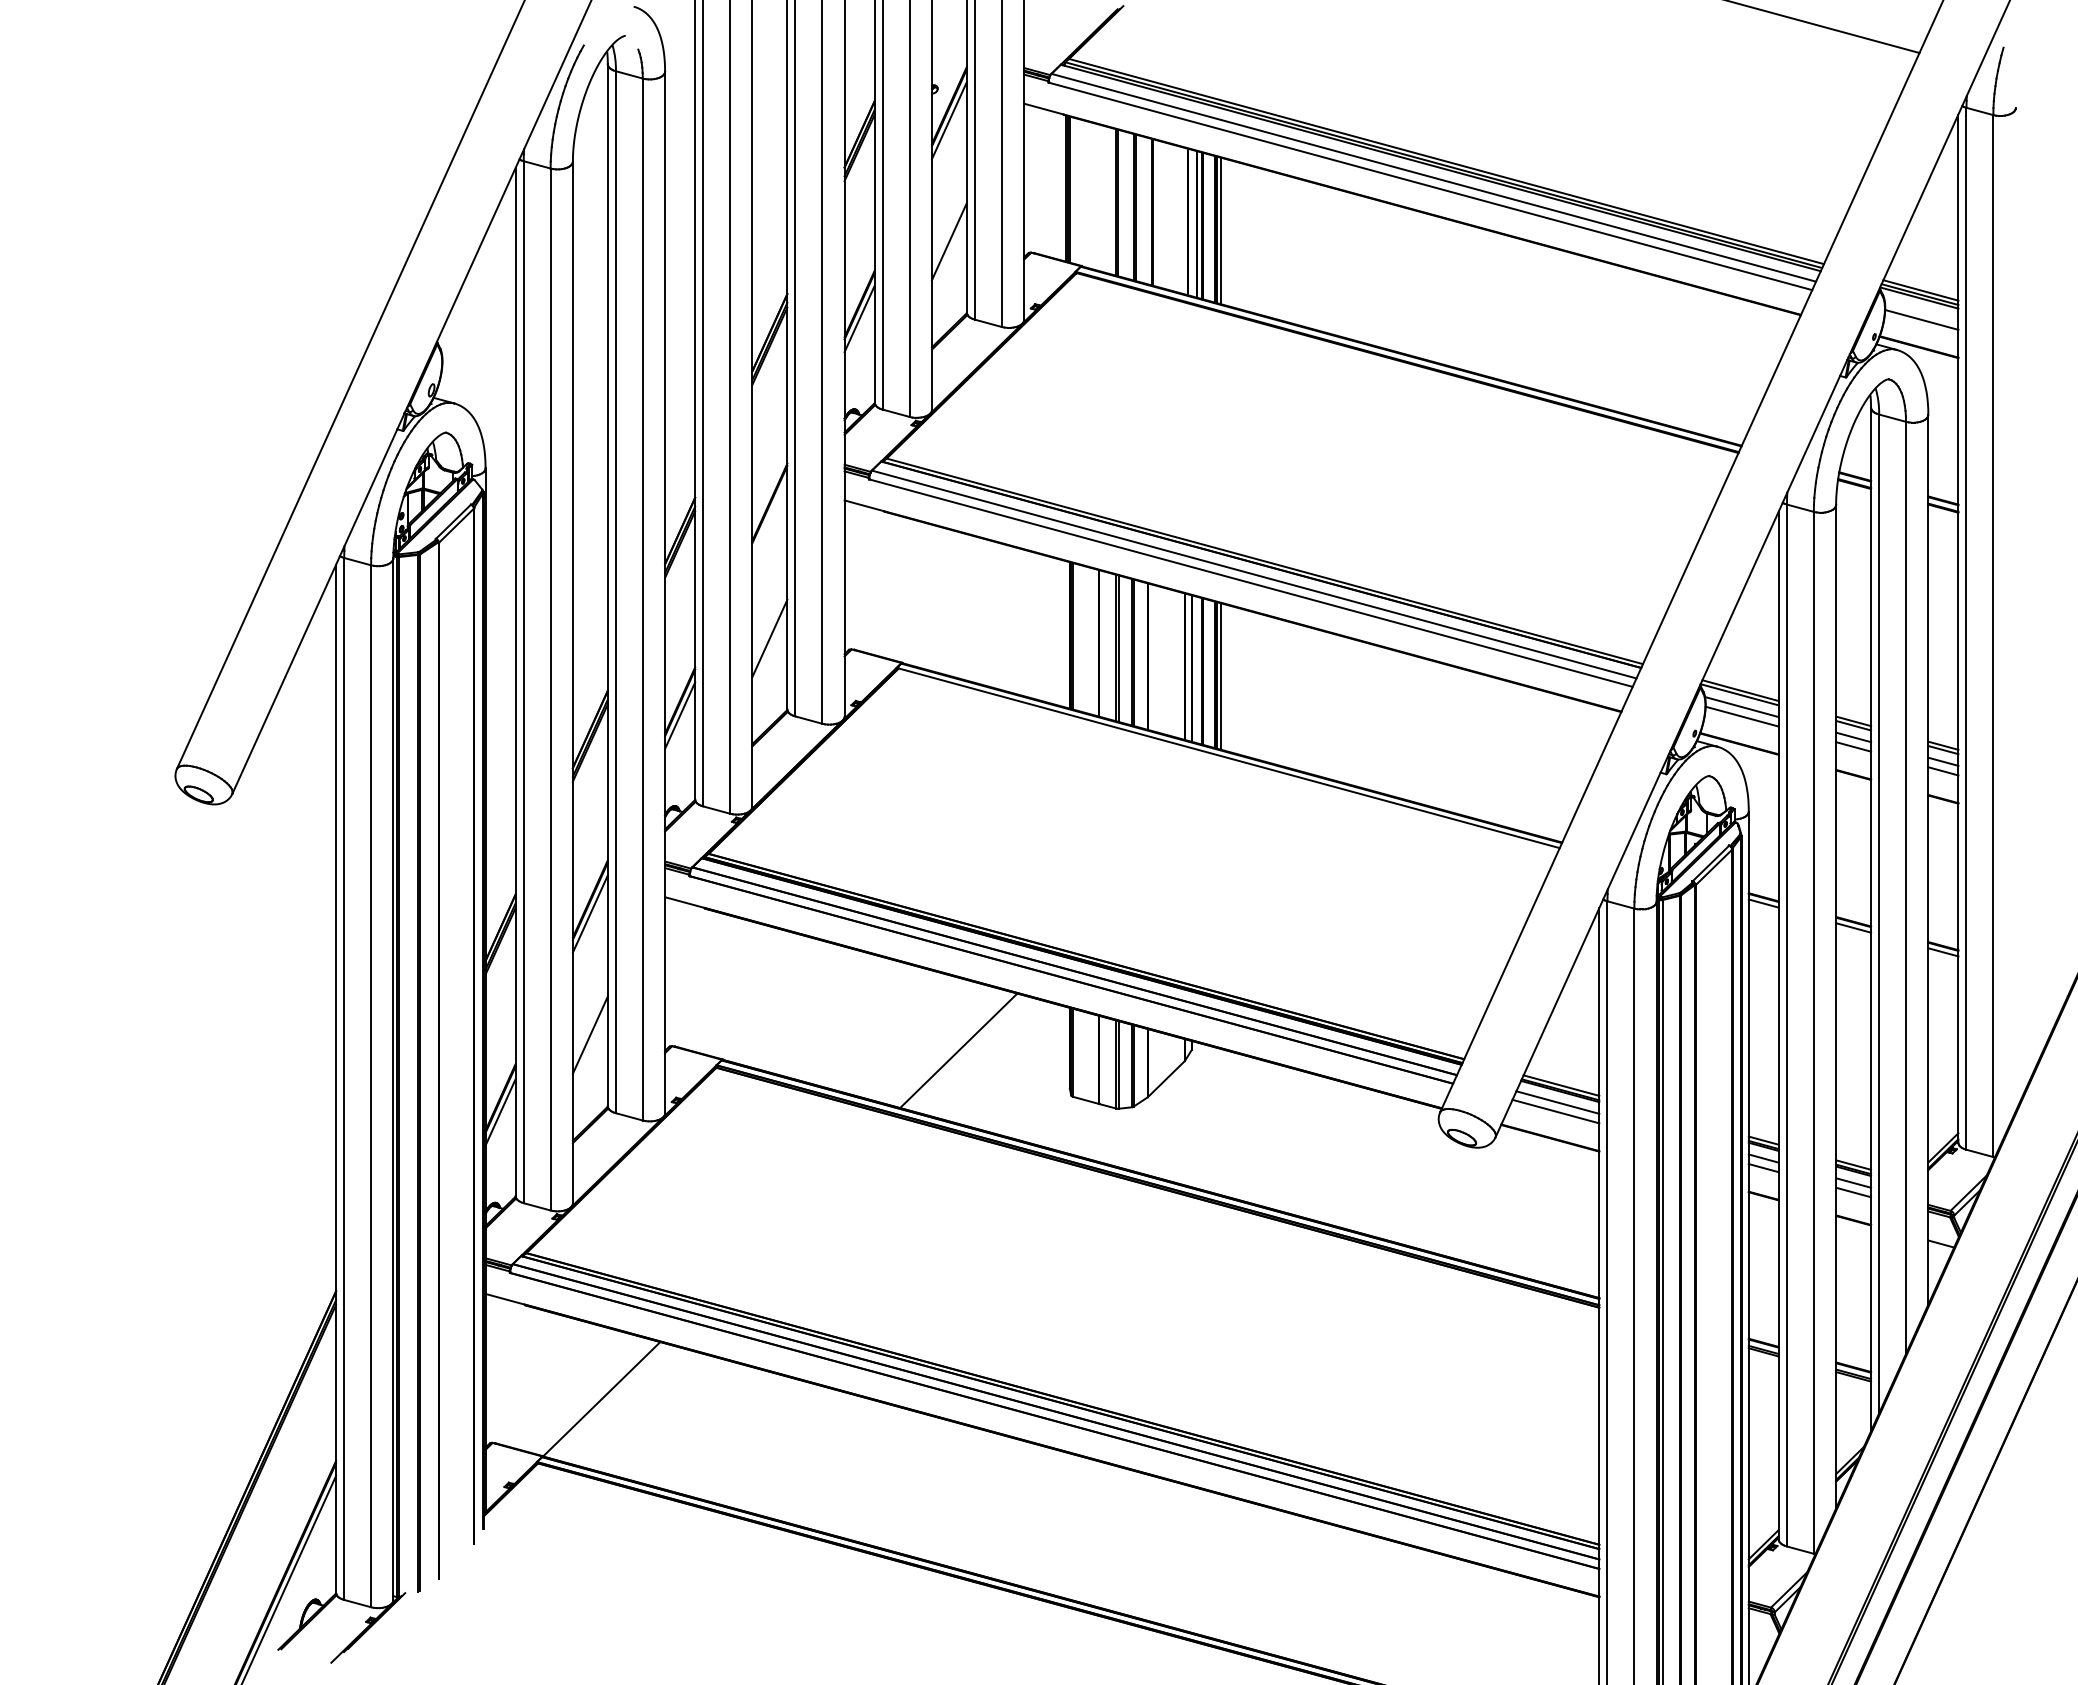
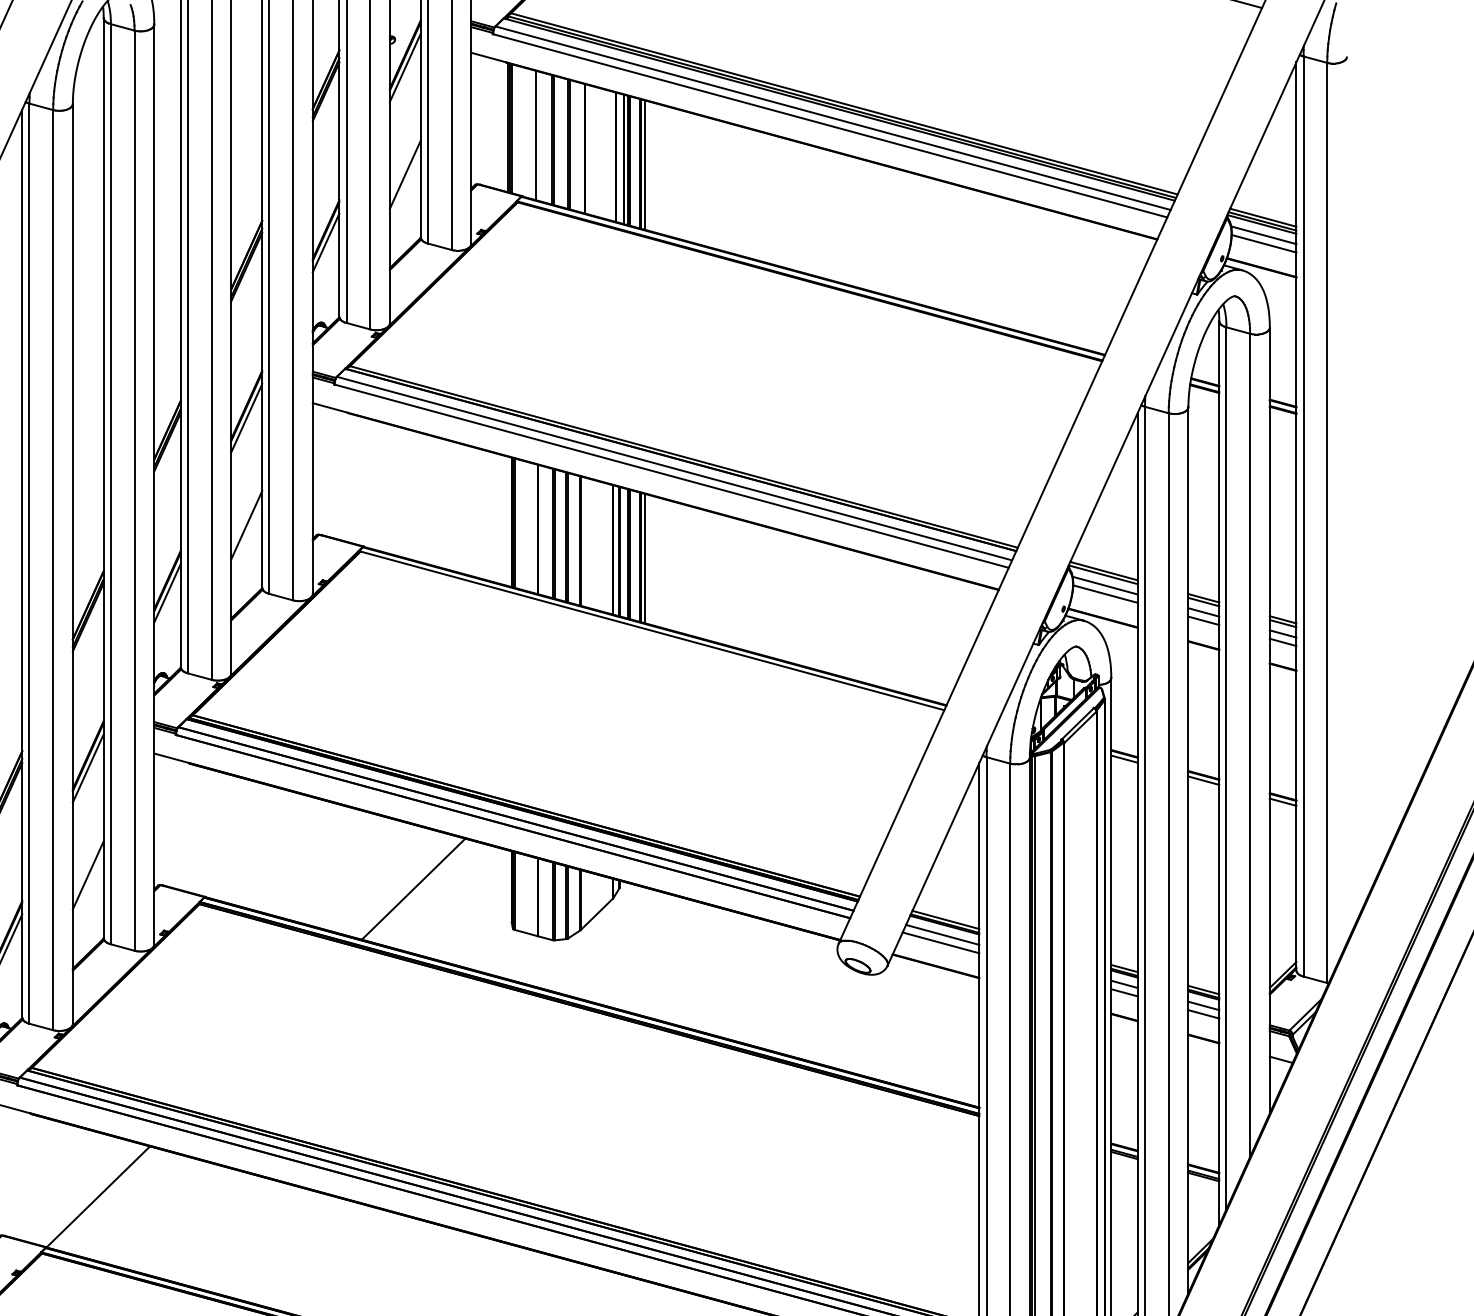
line: (1097, 197) -> (536, 135), added
line: (1921, 310) -> (1263, 235), added
line: (769, 516) -> (246, 417), added

